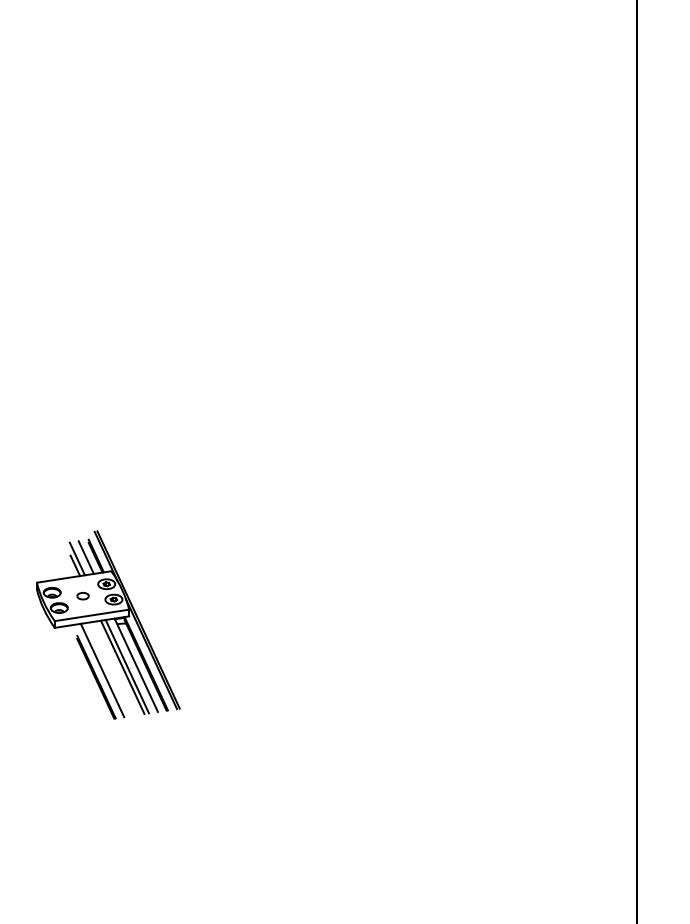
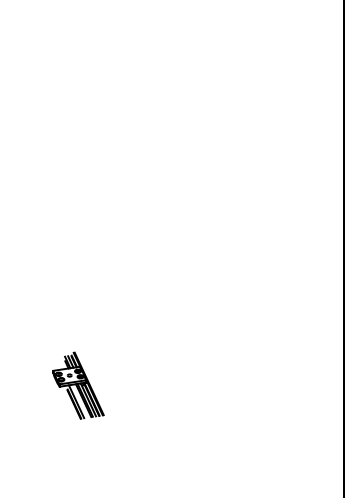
part: (108, 624) -> (78, 385), size x0.7

